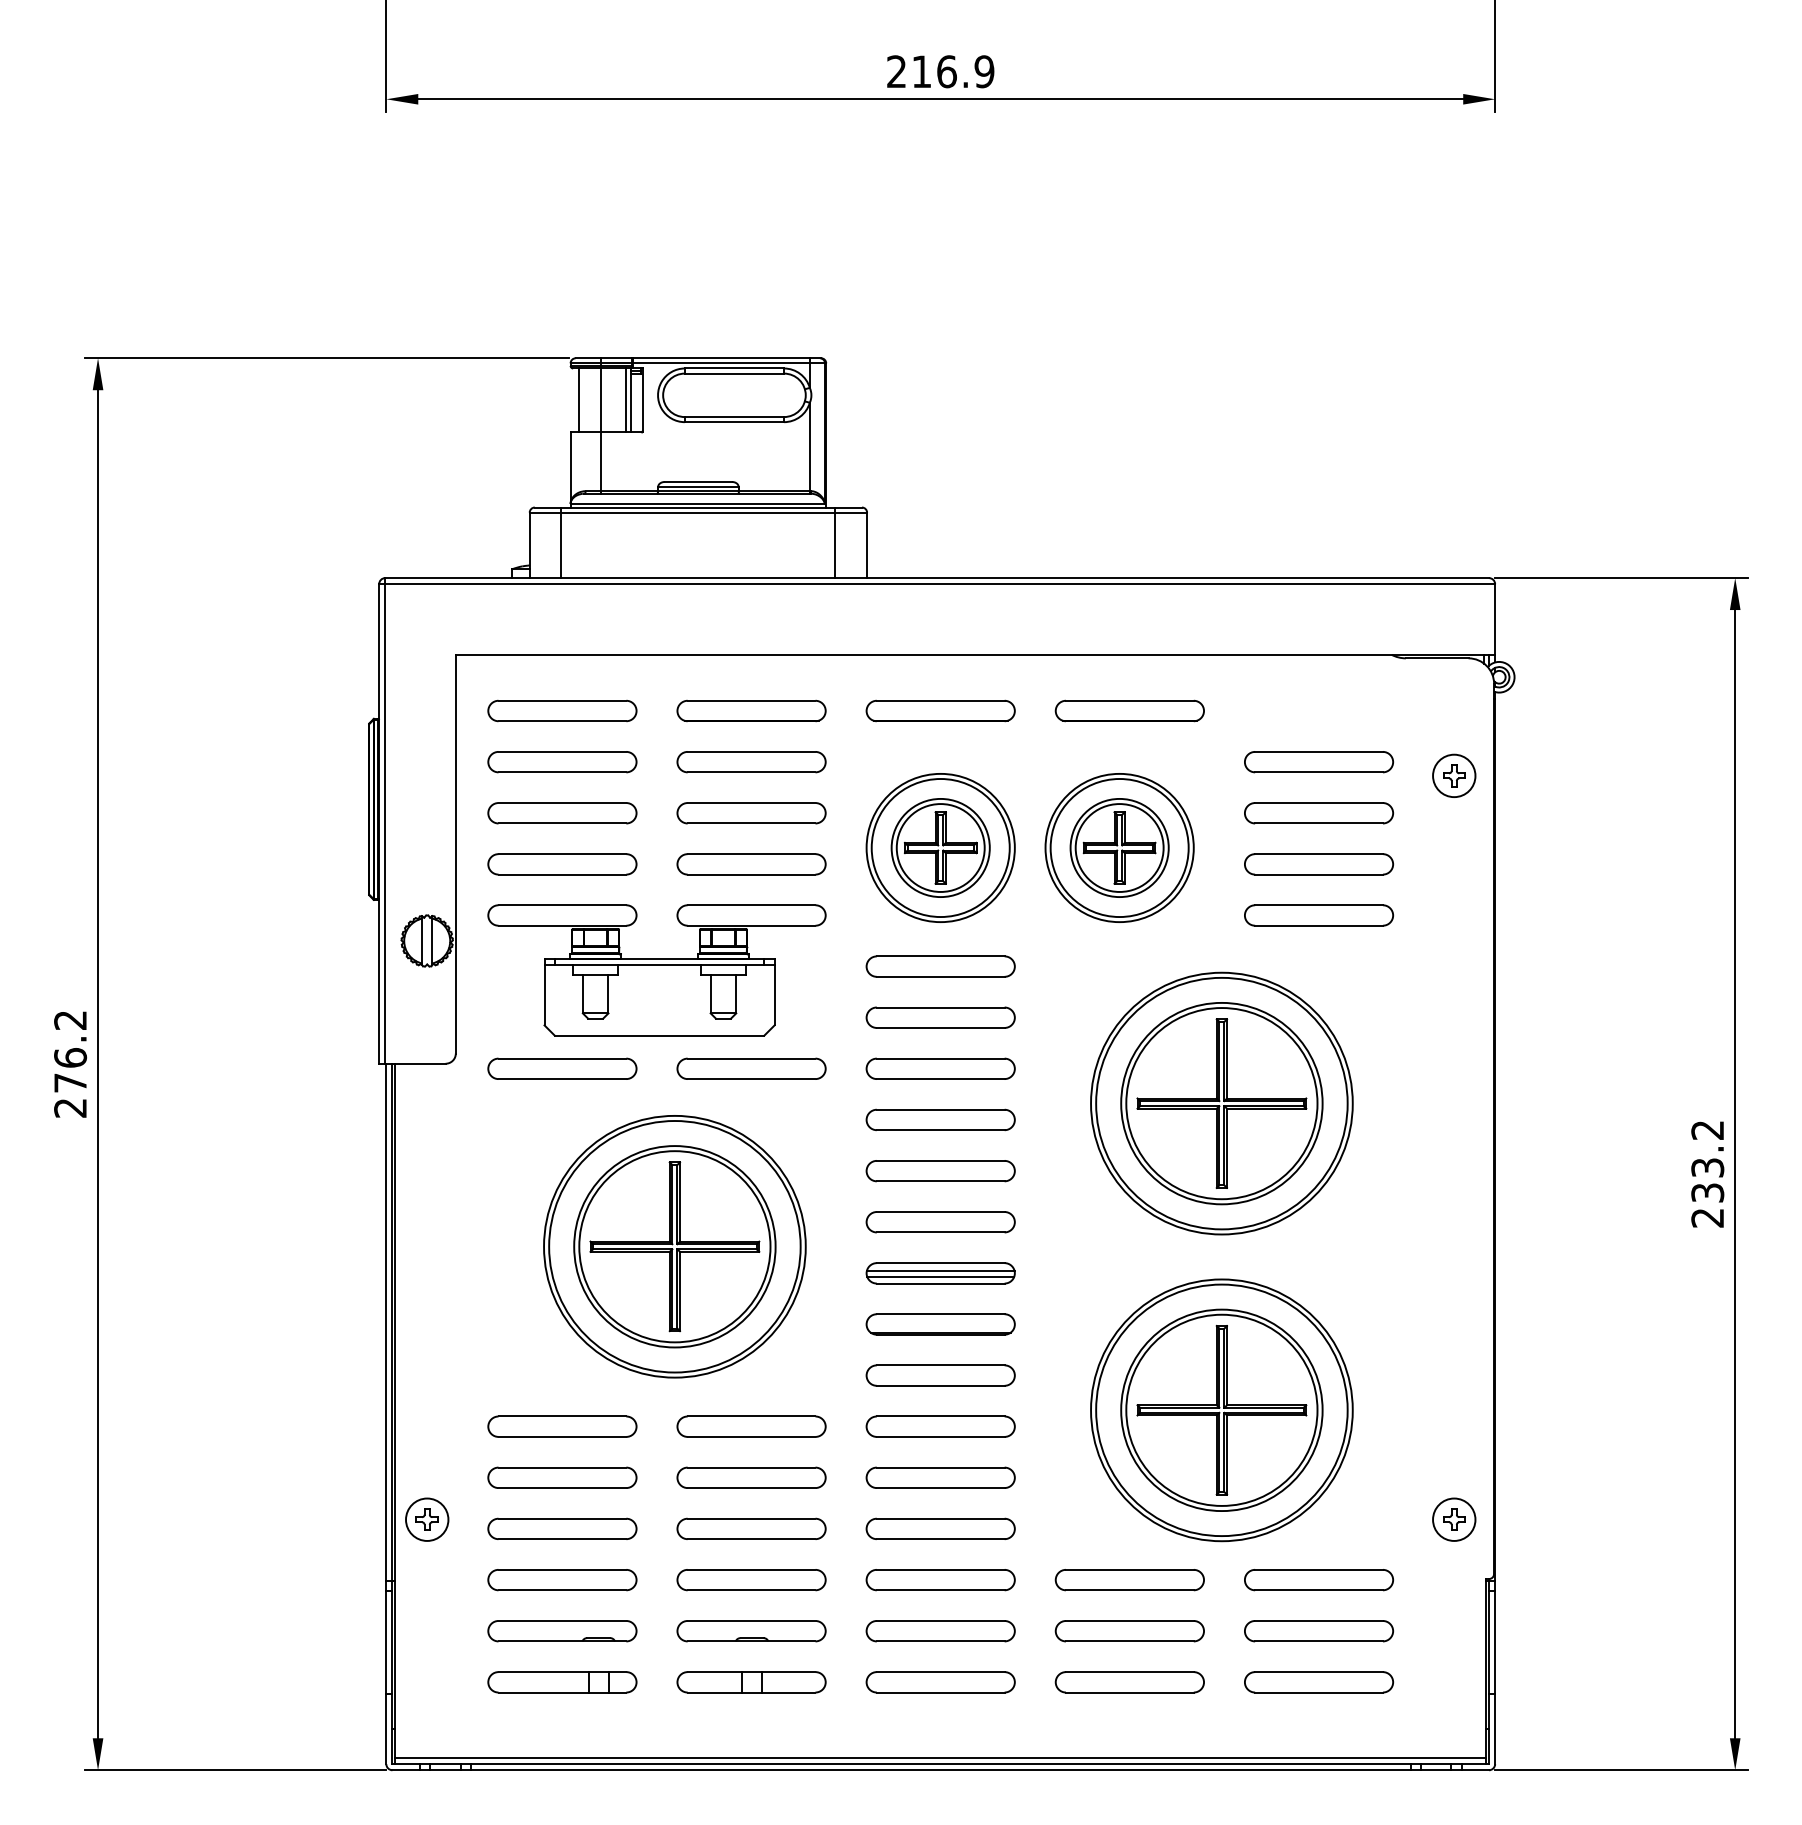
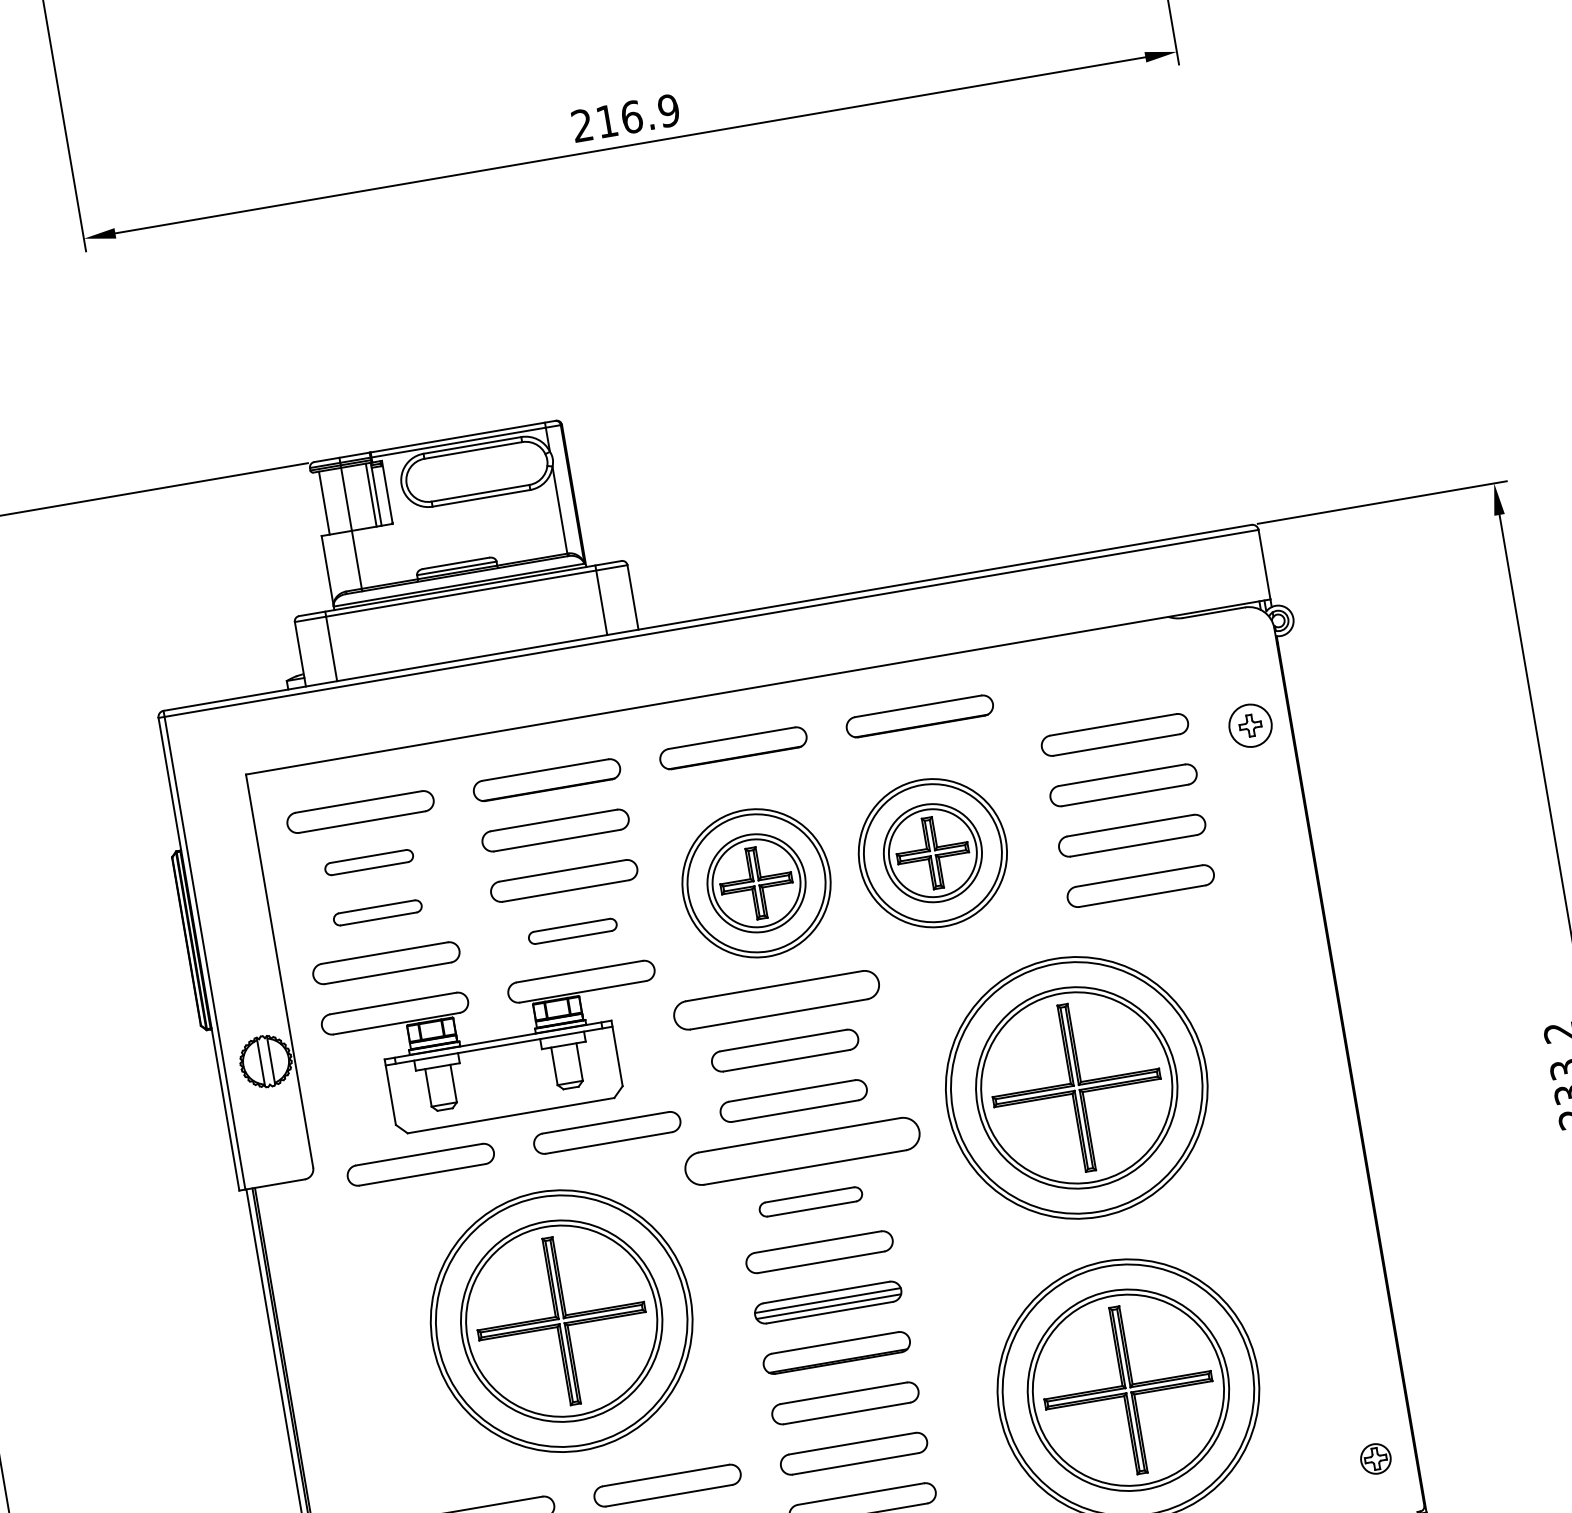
part: (562, 762) -> (369, 862), size x0.6
part: (562, 813) -> (377, 913), size x0.6
part: (751, 864) -> (572, 931), size x0.6
part: (940, 966) -> (776, 1000), size x1.4
part: (940, 1119) -> (802, 1150), size x1.6
part: (940, 1171) -> (810, 1202), size x0.7
circle: (1454, 1519) -> (1376, 1458), size x0.7

